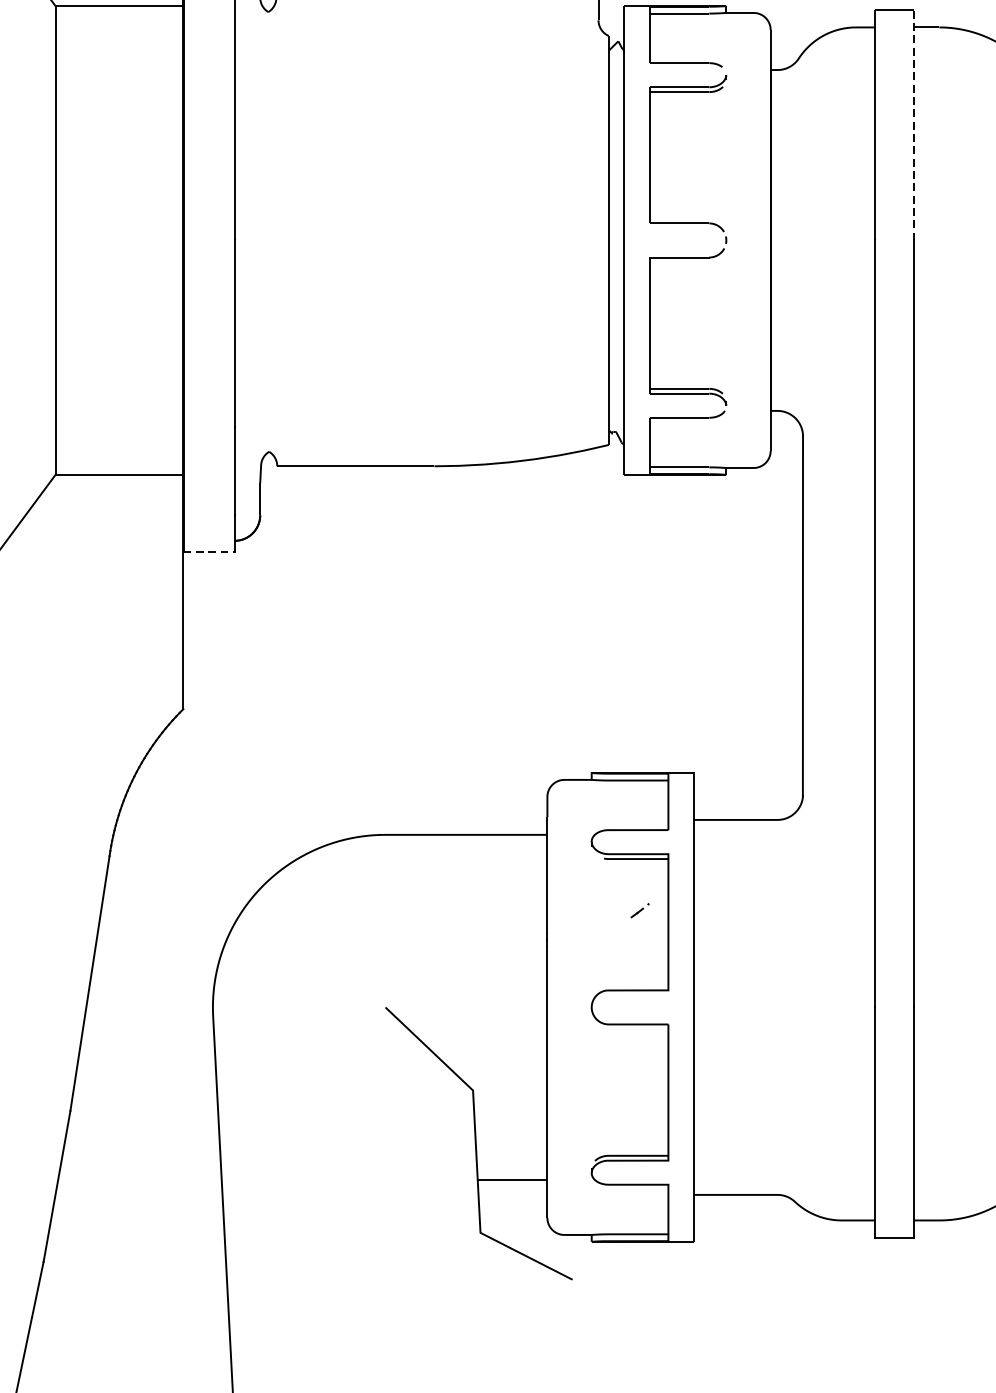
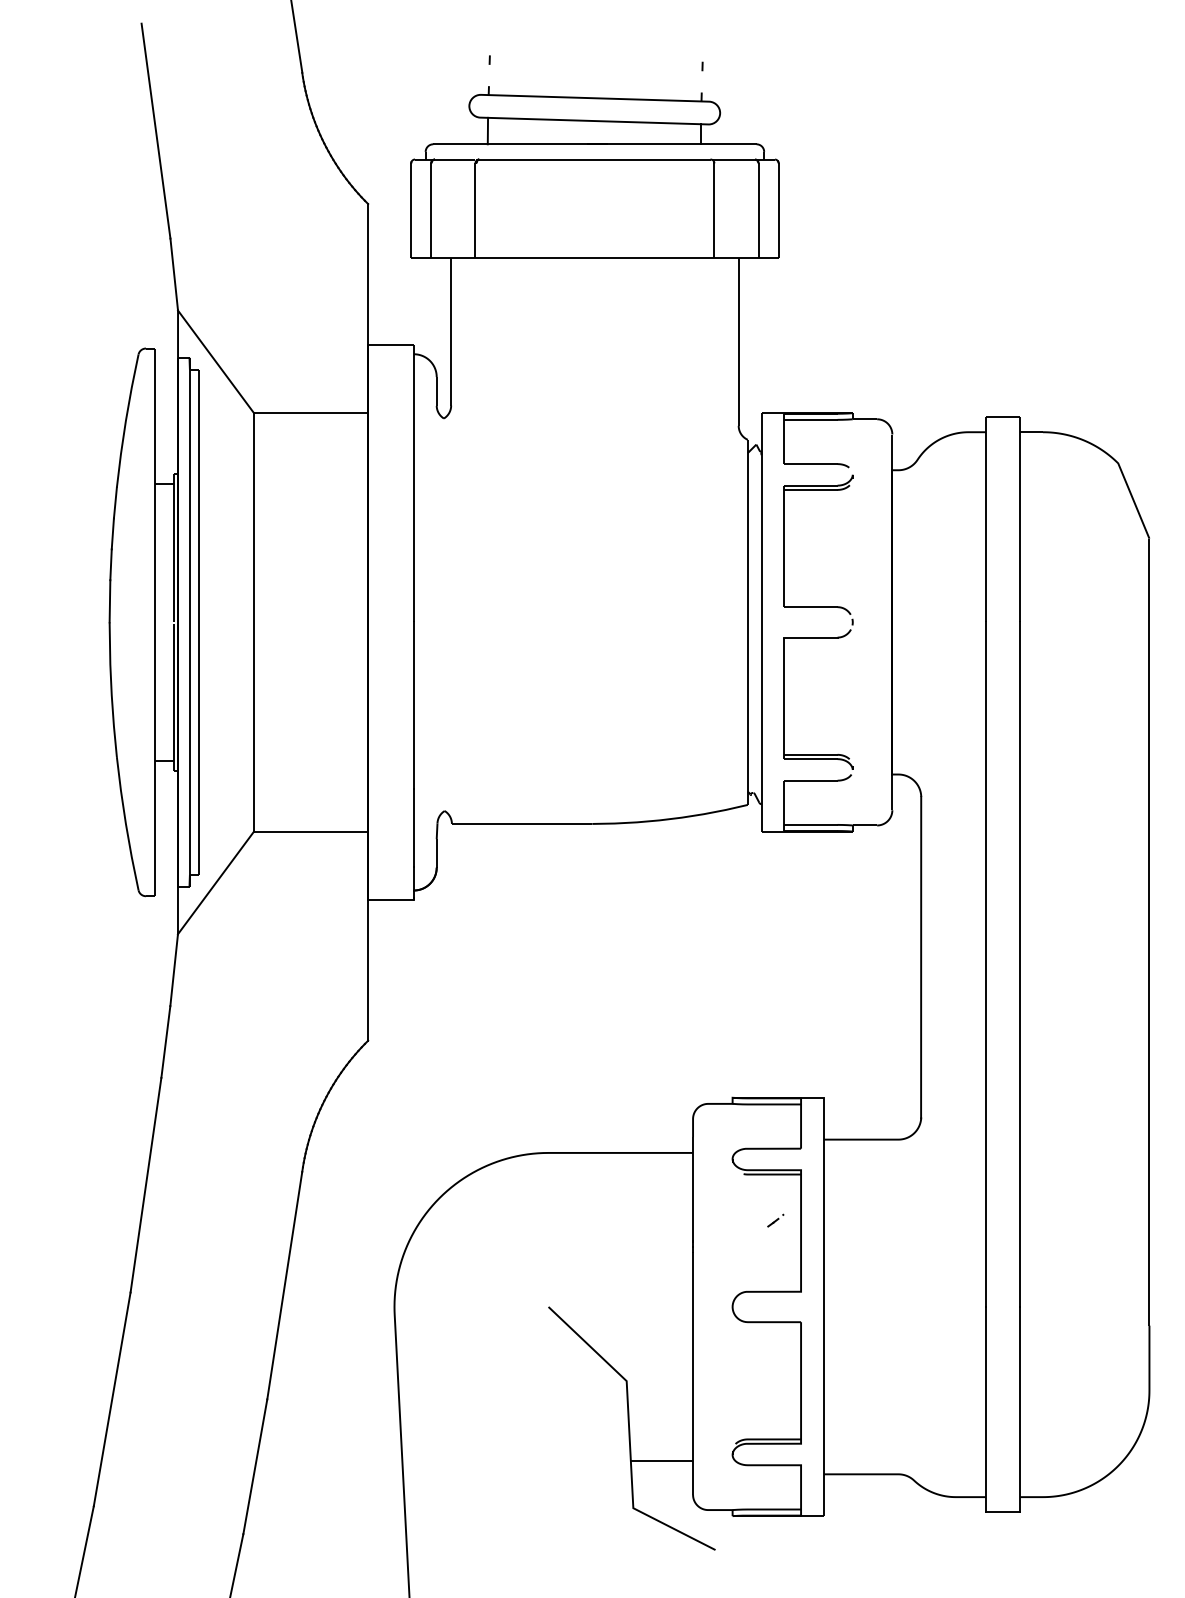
line: (914, 125) -> (1020, 519), dashed -> solid
line: (209, 552) -> (391, 900), dashed -> solid

